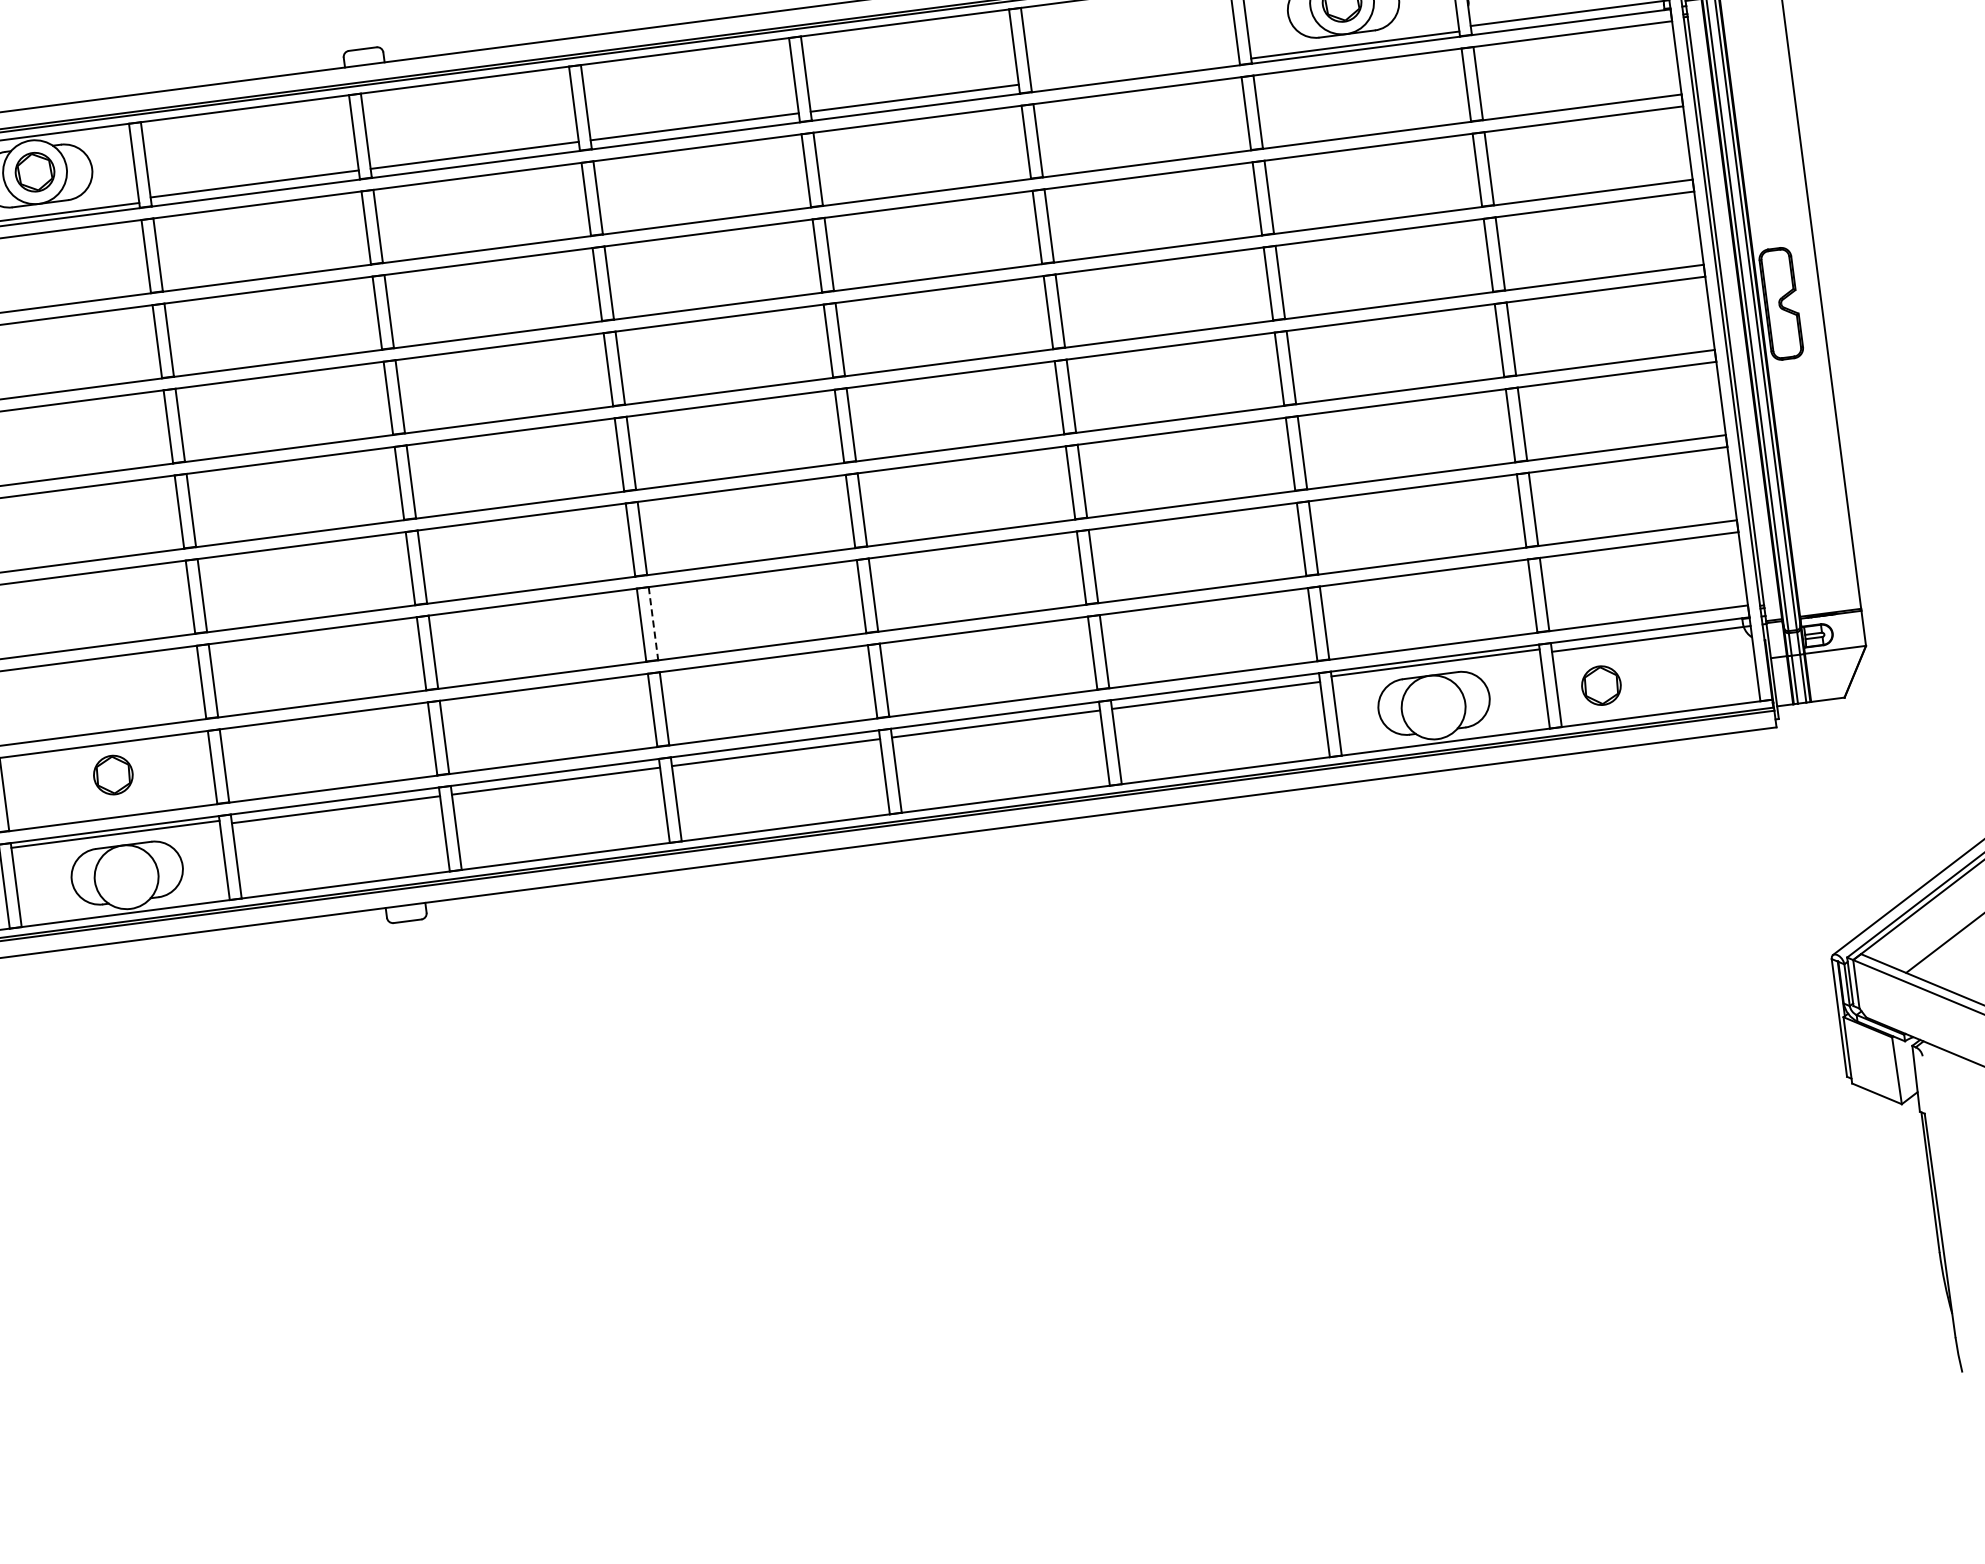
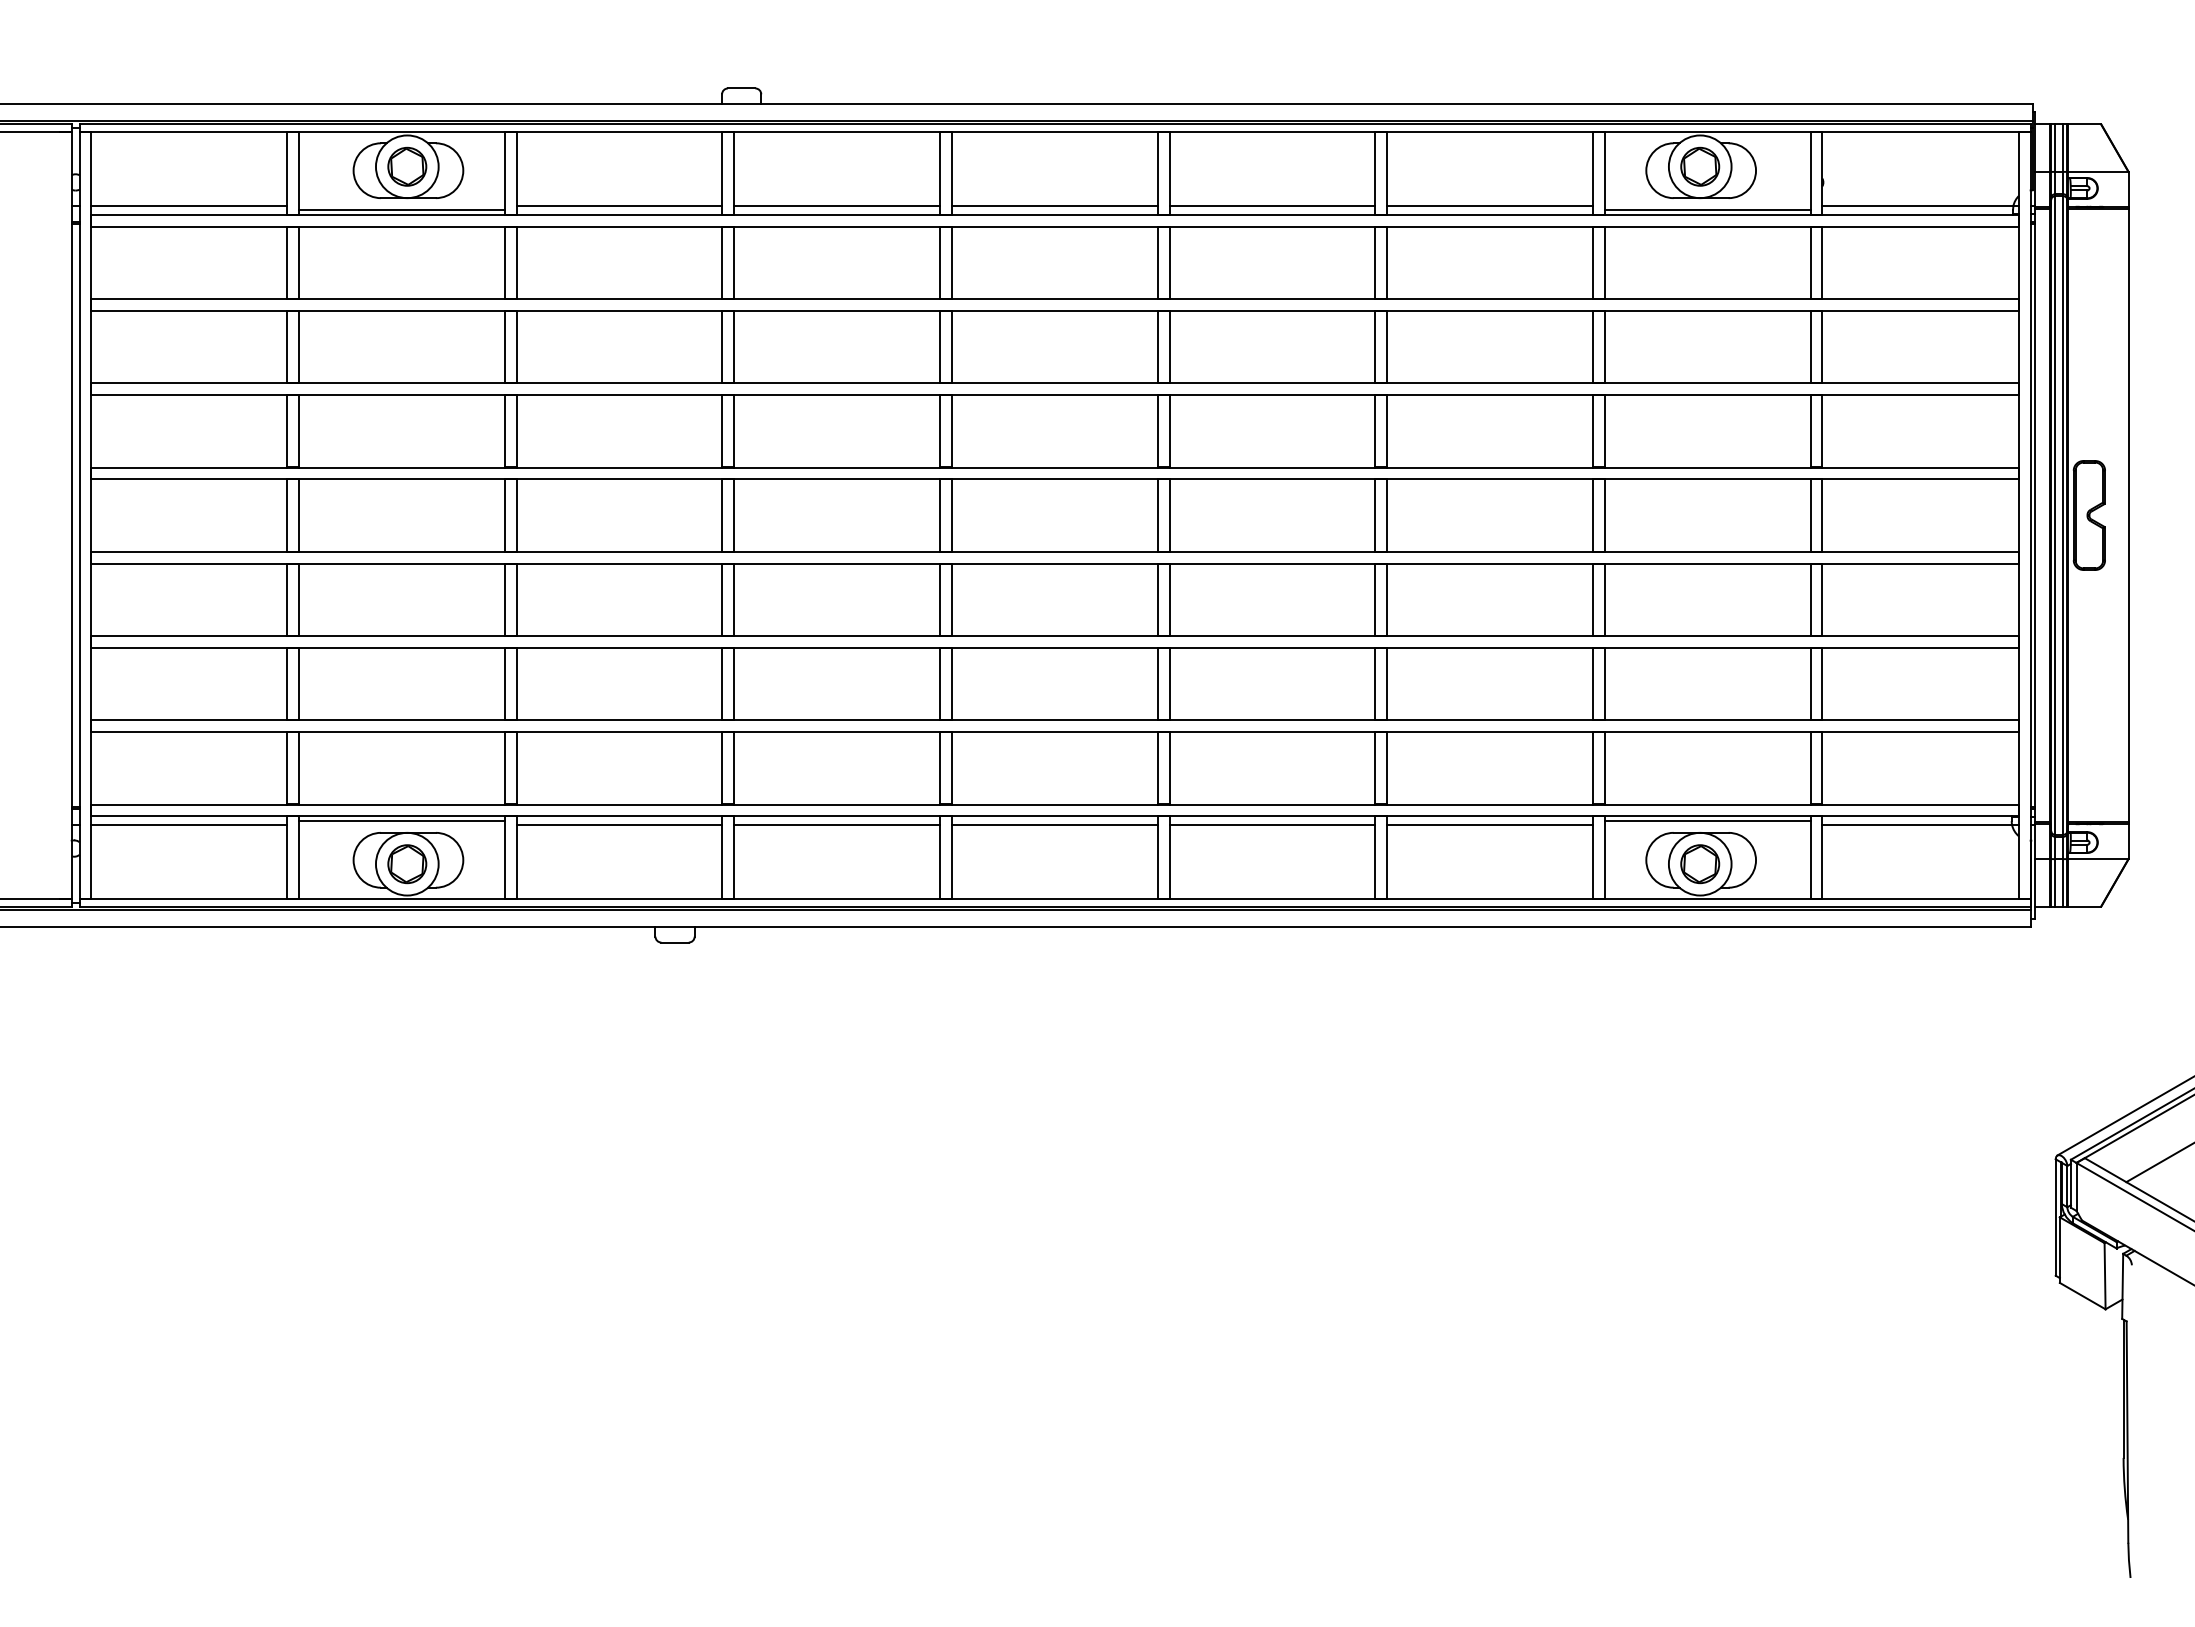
line: (1135, 70) -> (1490, 206), added
line: (653, 624) -> (951, 684), dashed -> solid
part: (1601, 685) -> (1700, 864), moved
part: (113, 775) -> (407, 864), moved

